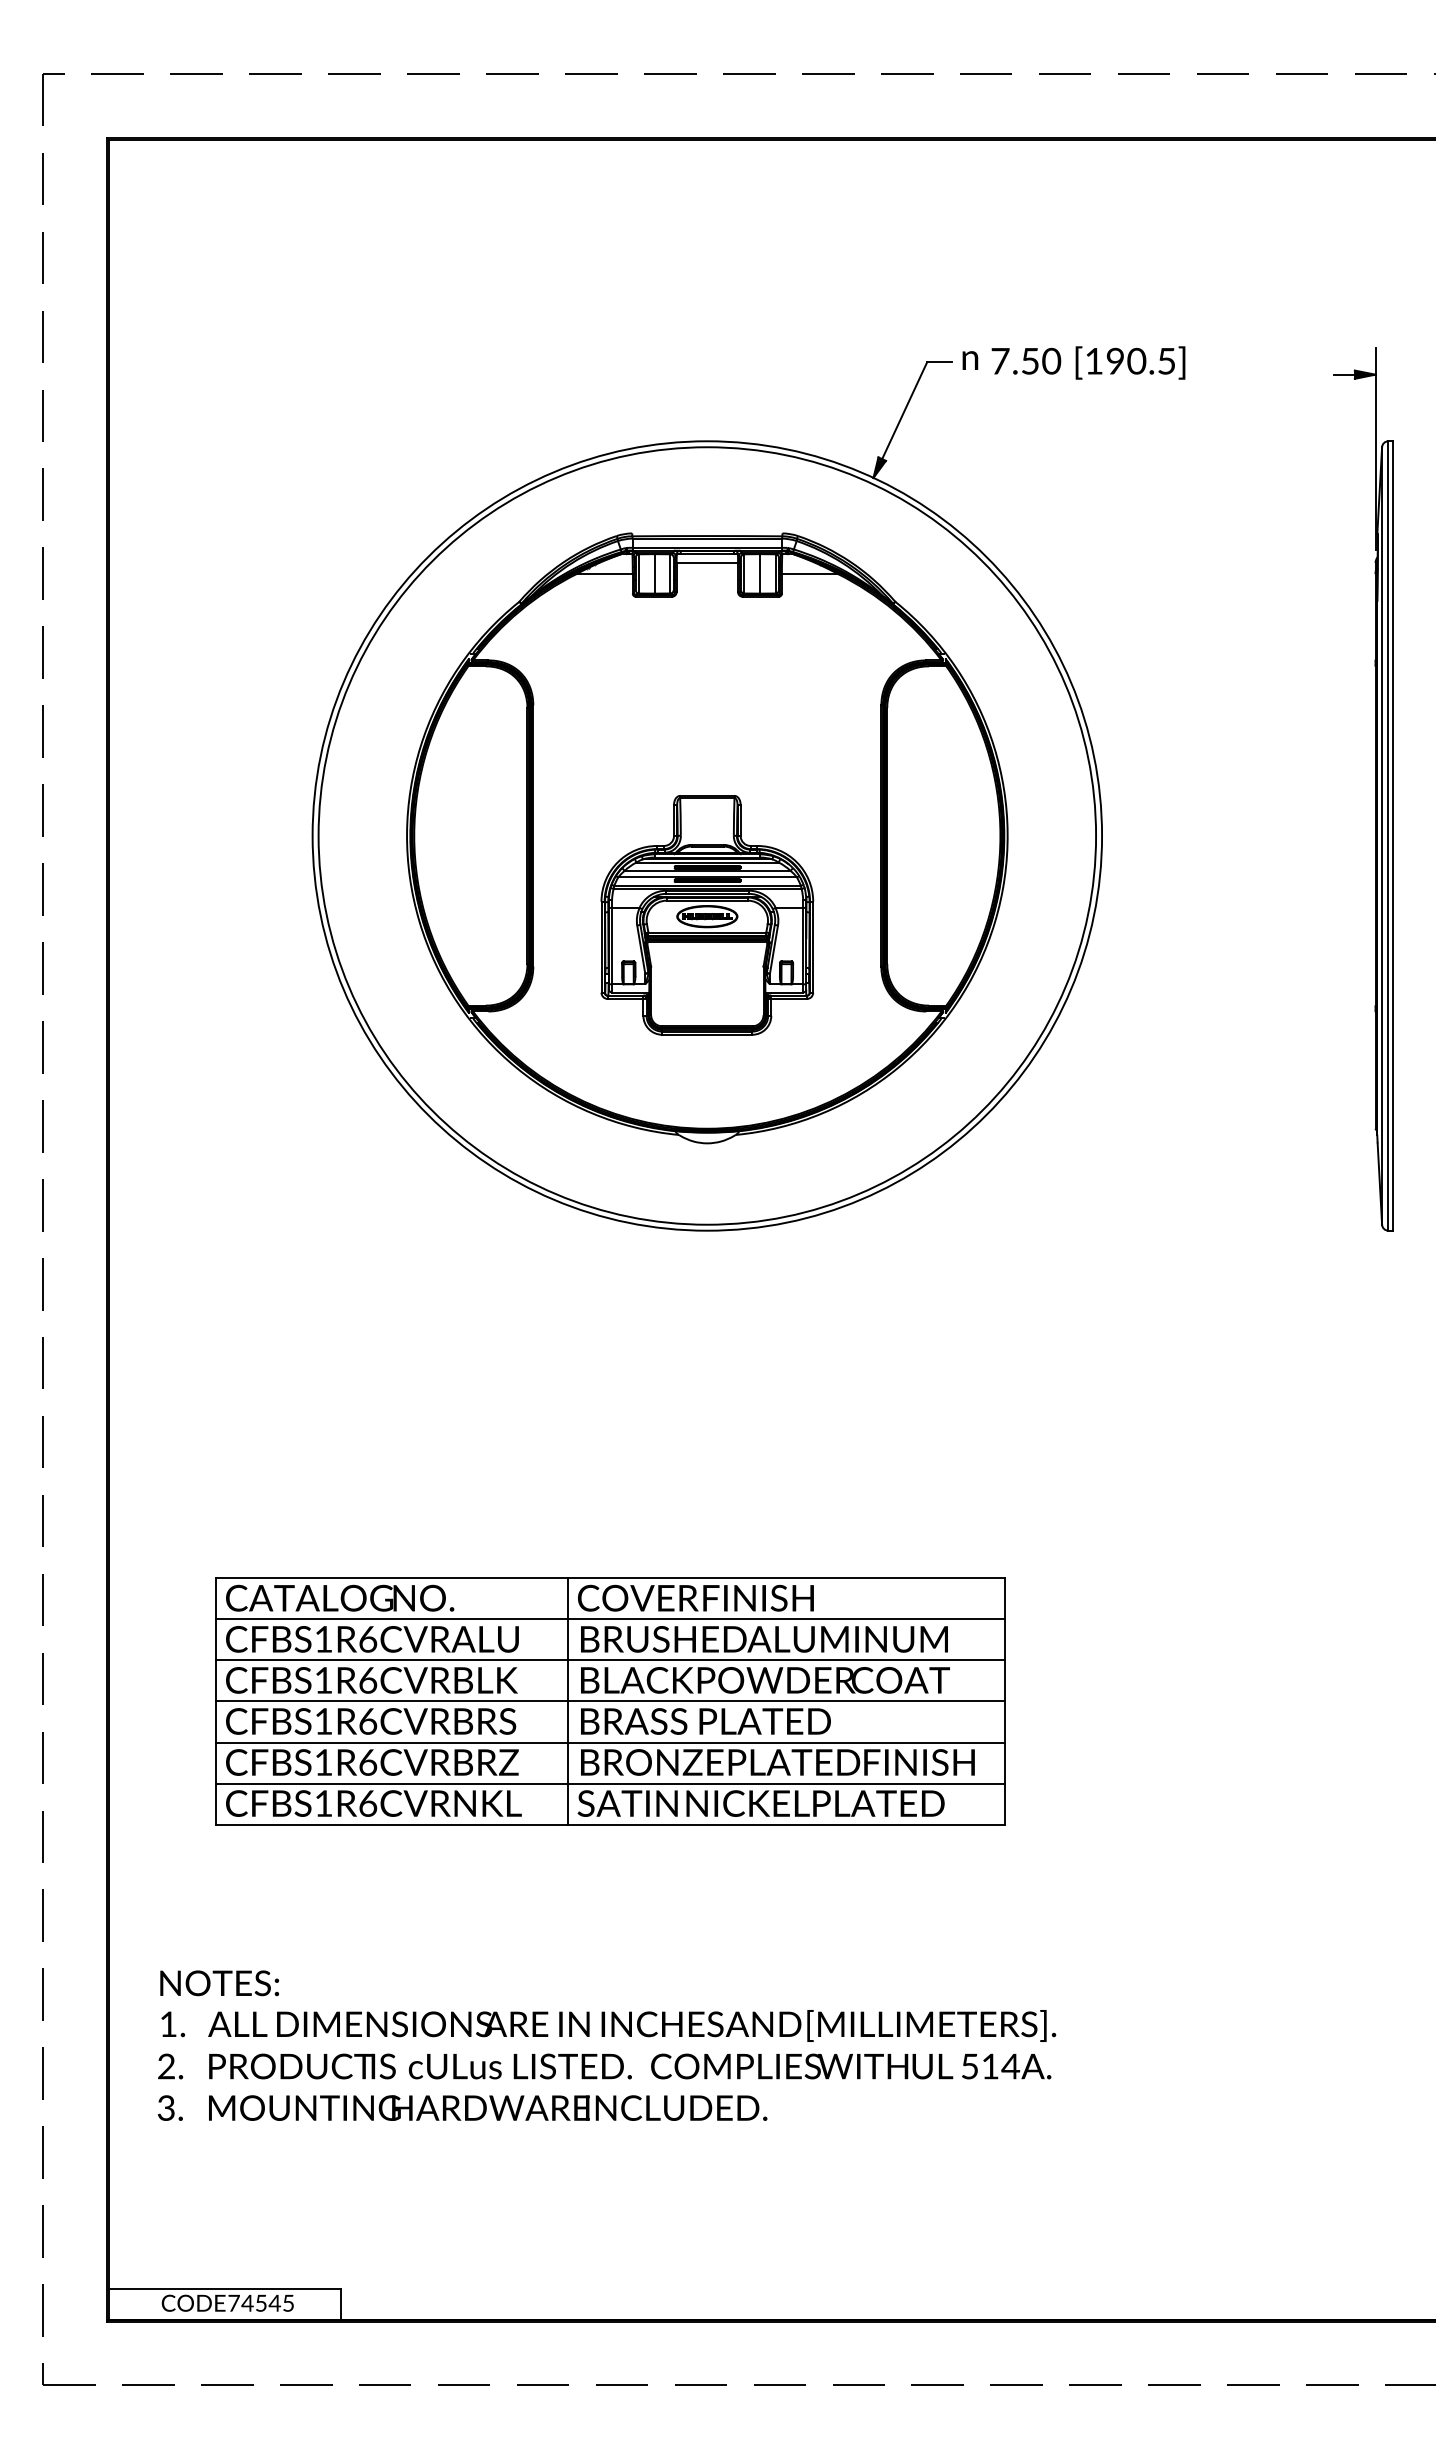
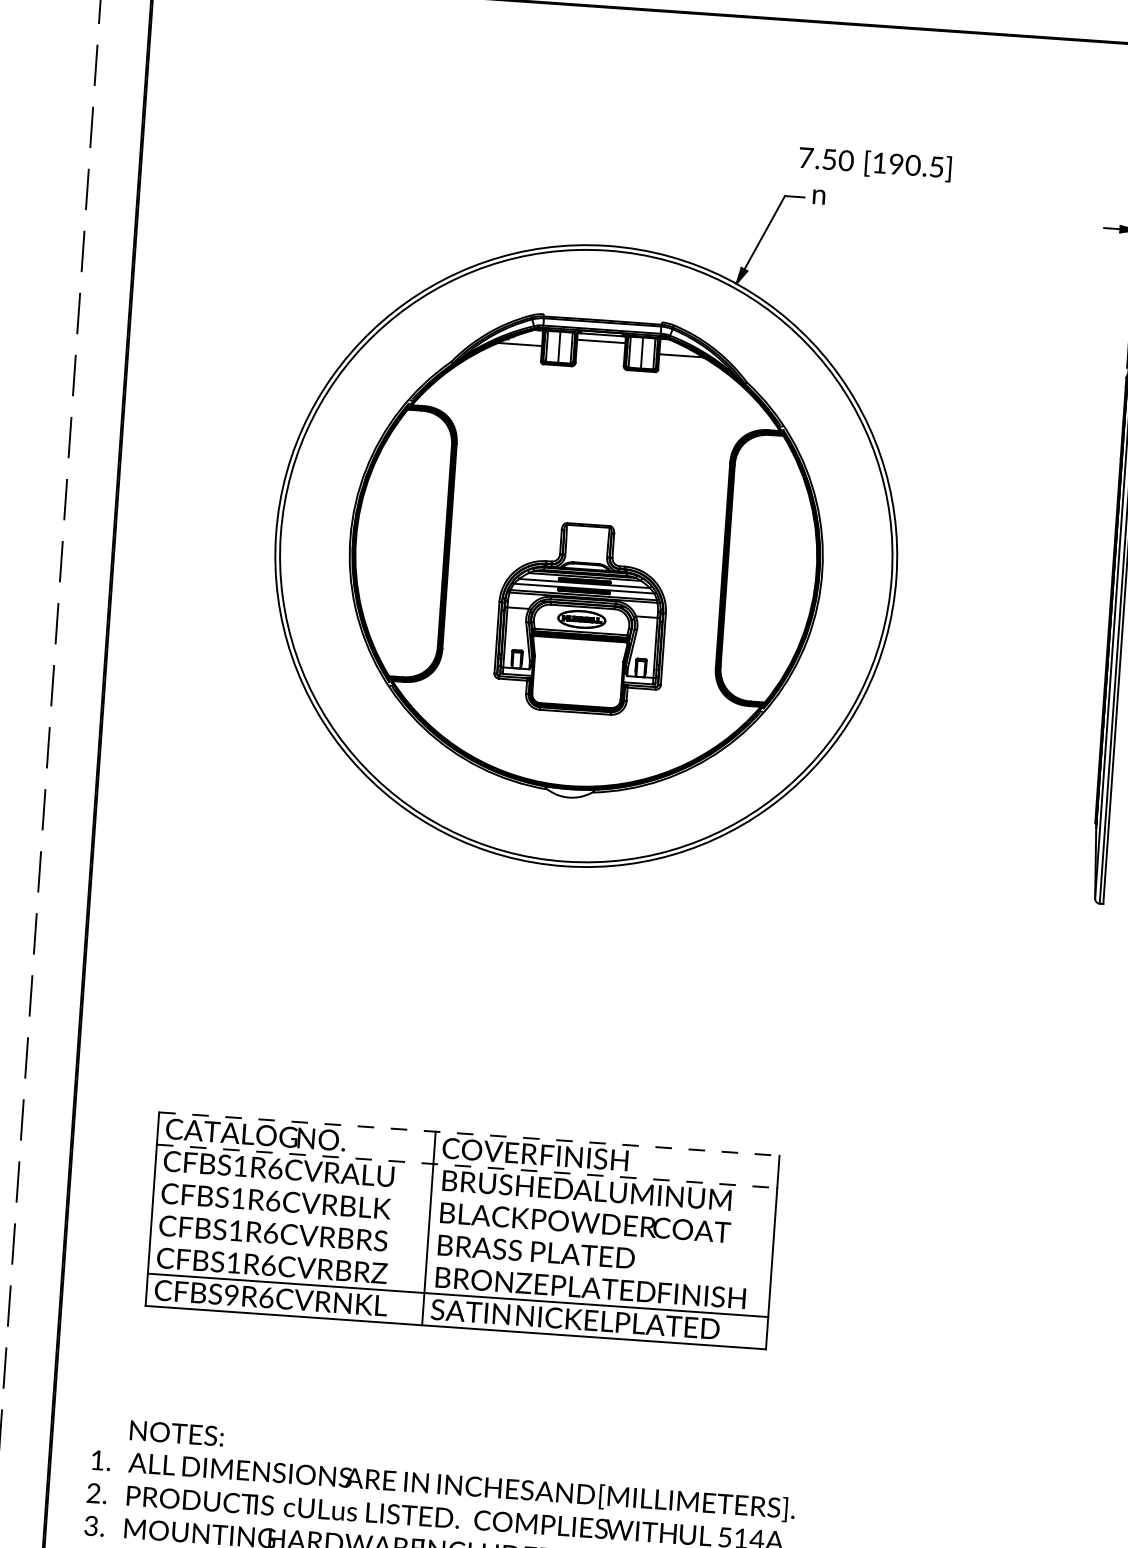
text: (1088, 362) -> (875, 163), moved
line: (610, 1578) -> (469, 1134), solid -> dashed
line: (610, 1619) -> (467, 1166), solid -> dashed
line: (610, 1660) -> (464, 1198), removed
line: (610, 1701) -> (462, 1230), removed
line: (610, 1742) -> (460, 1263), removed
text: (323, 1803) -> (231, 1295), CFBS1R6CVRNKL -> CFBS9R6CVRNKL
text: (219, 1983) -> (176, 1433), moved

